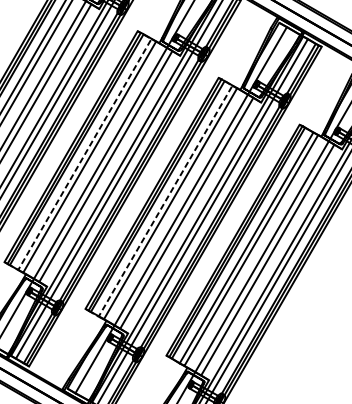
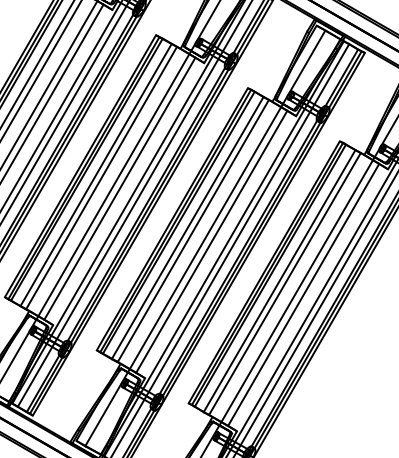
line: (85, 153) -> (96, 174), dashed -> solid
line: (165, 200) -> (187, 227), dashed -> solid

